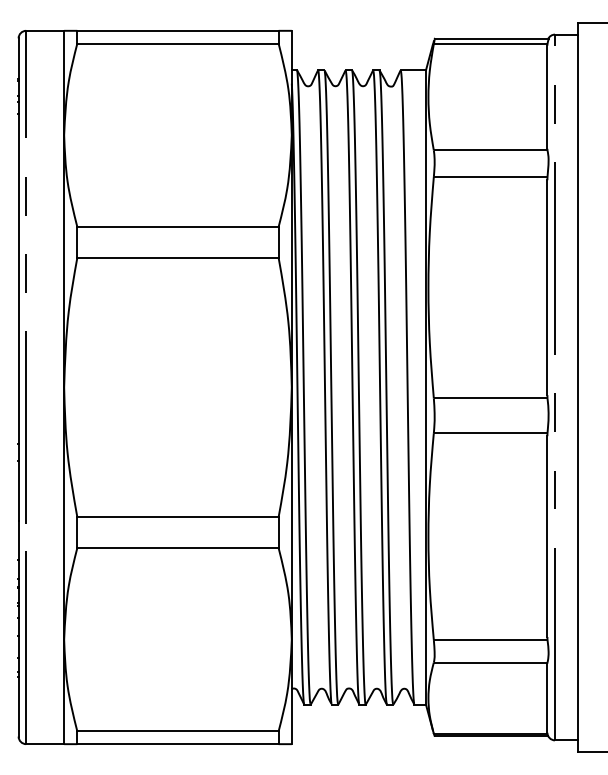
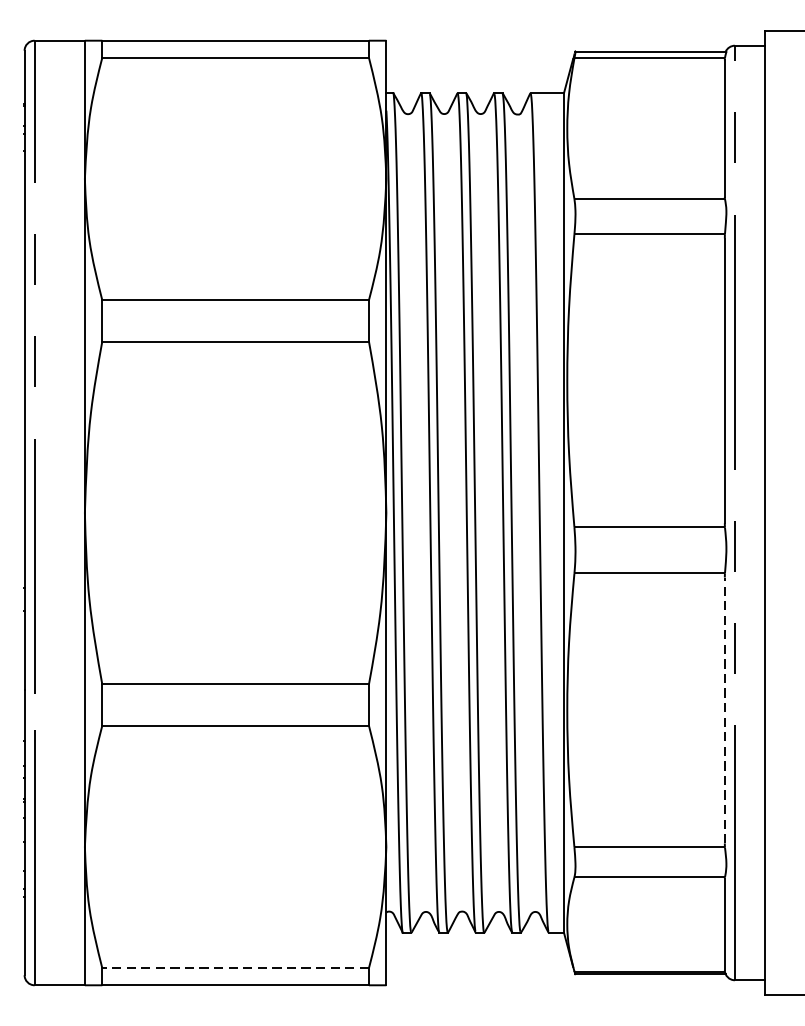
line: (547, 536) -> (724, 710), solid -> dashed
line: (177, 731) -> (234, 968), solid -> dashed

